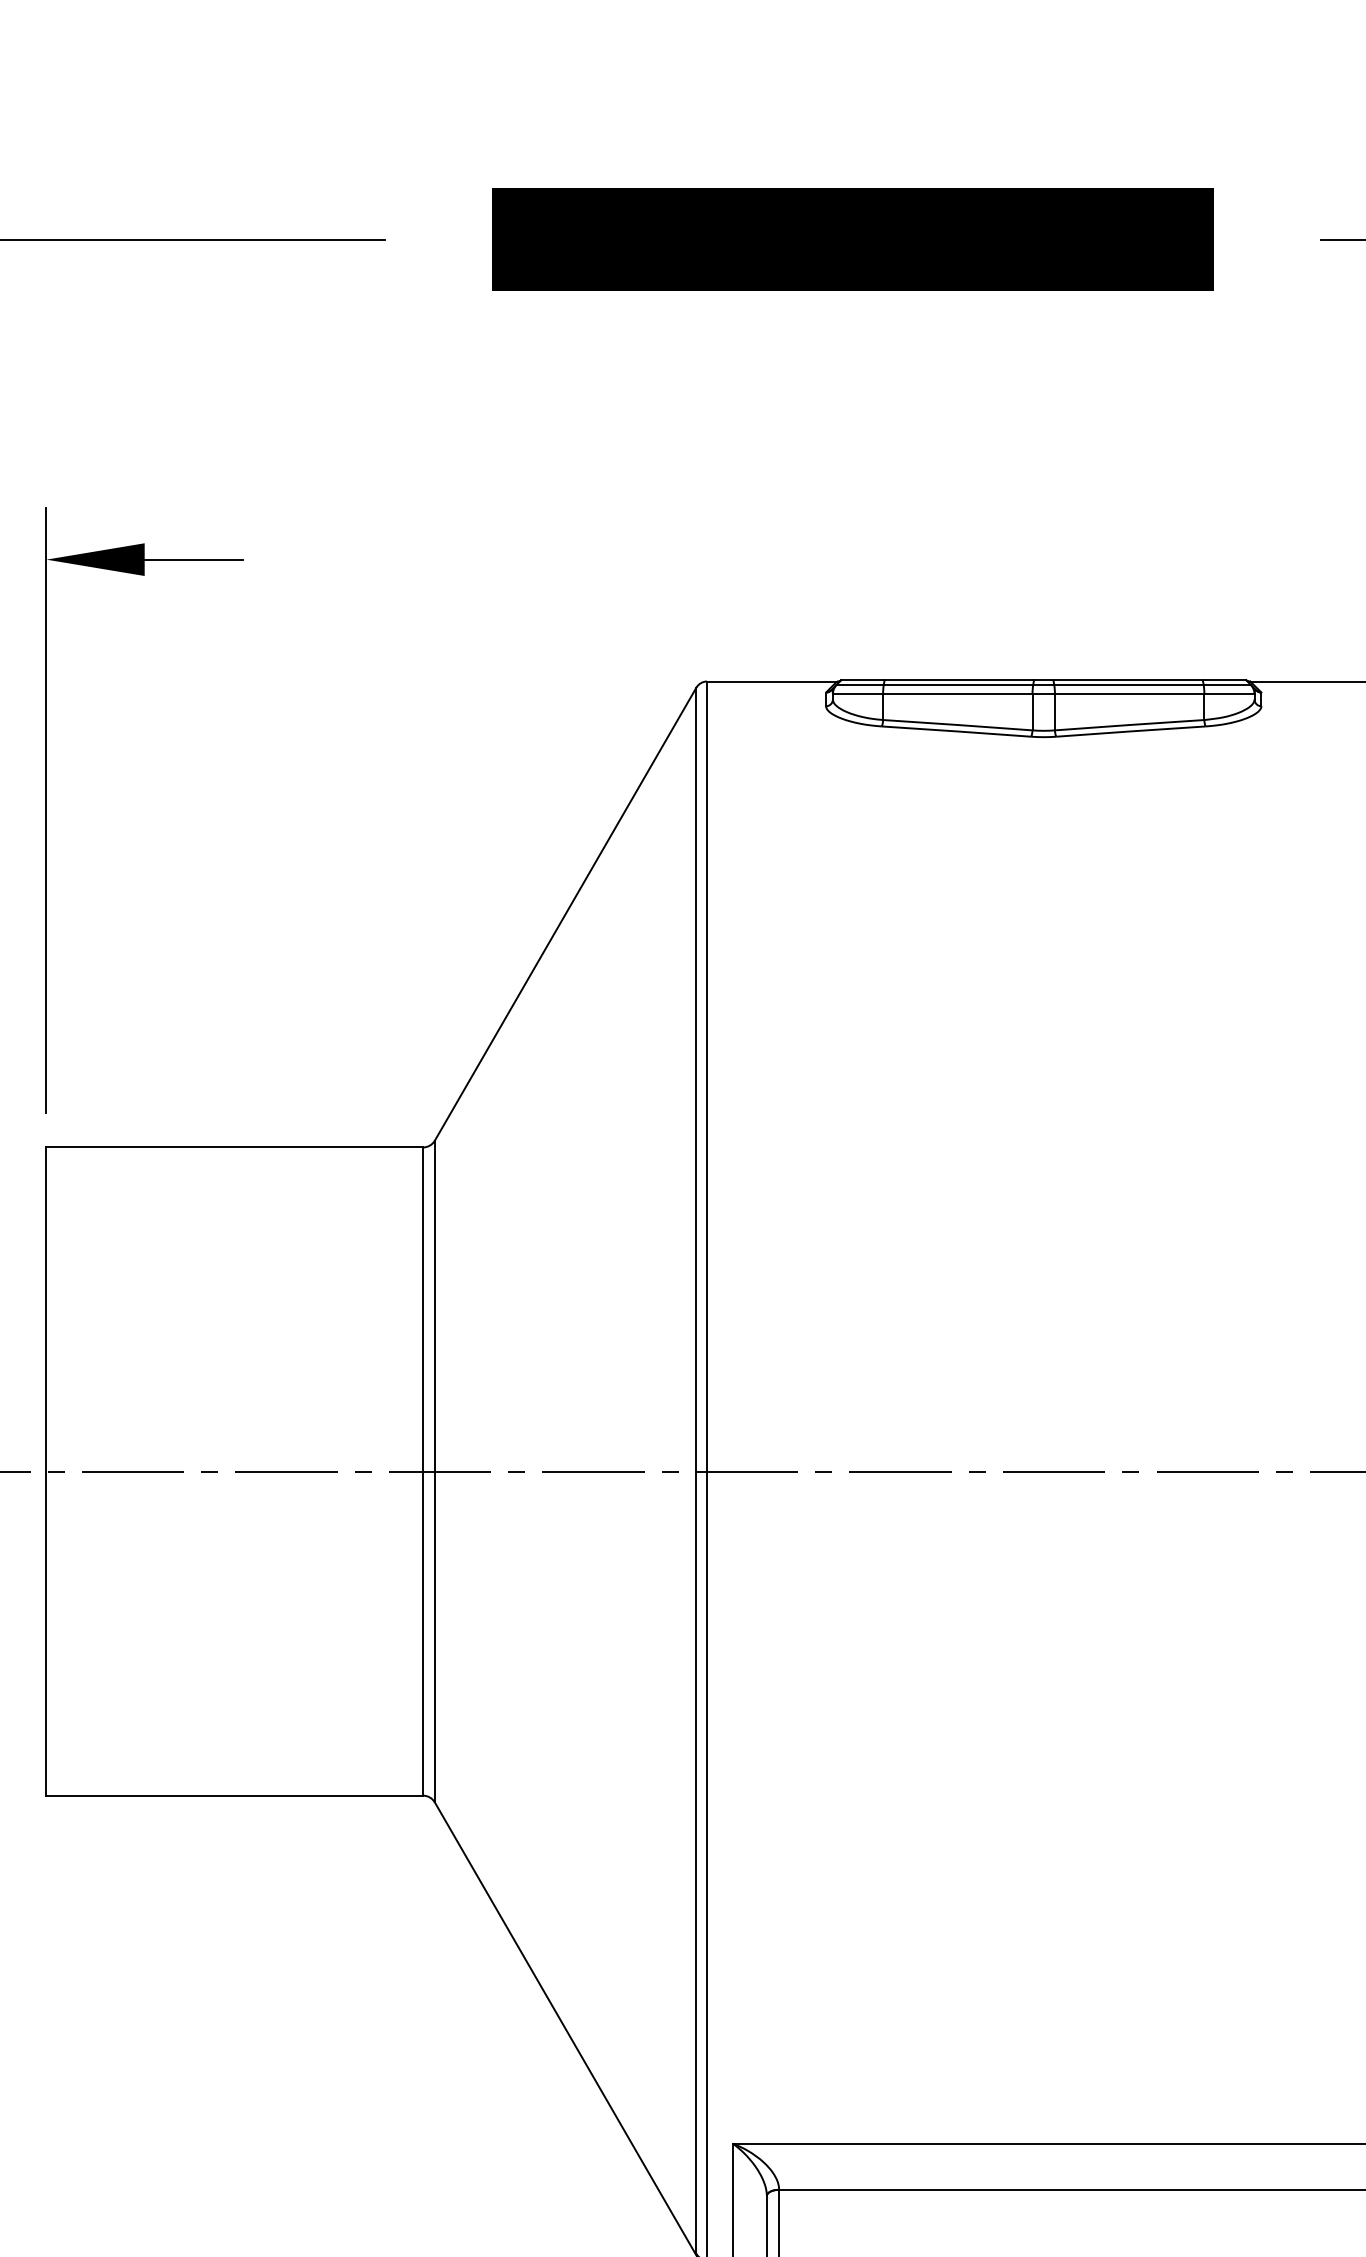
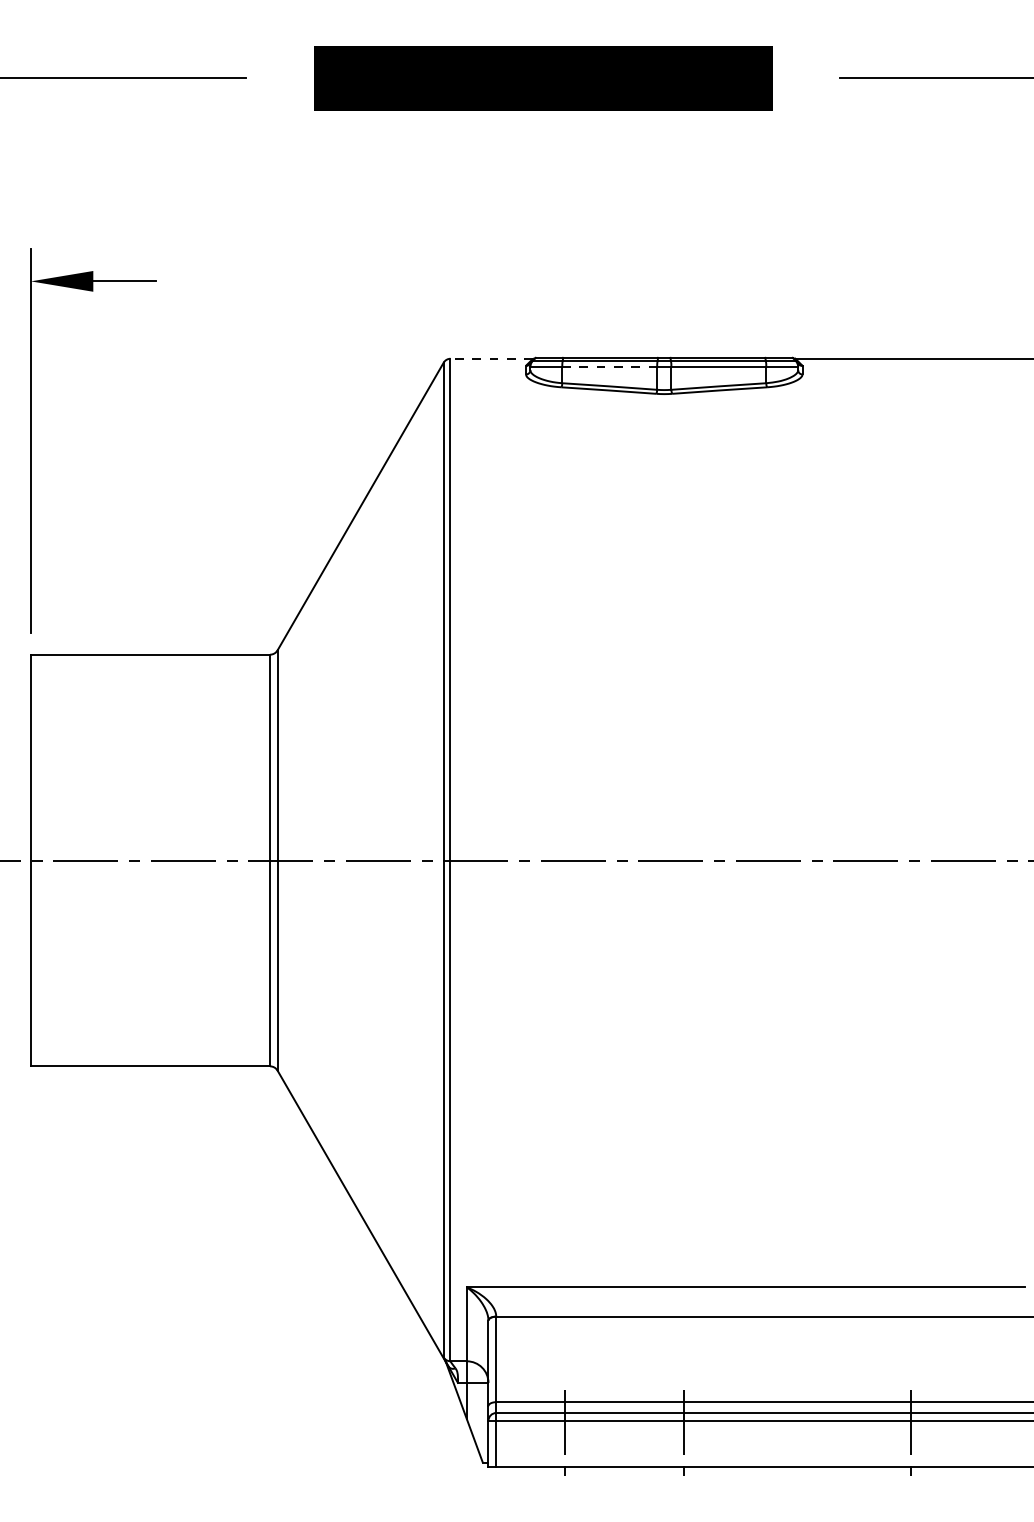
line: (771, 681) -> (491, 358), solid -> dashed
line: (957, 693) -> (609, 366), solid -> dashed

